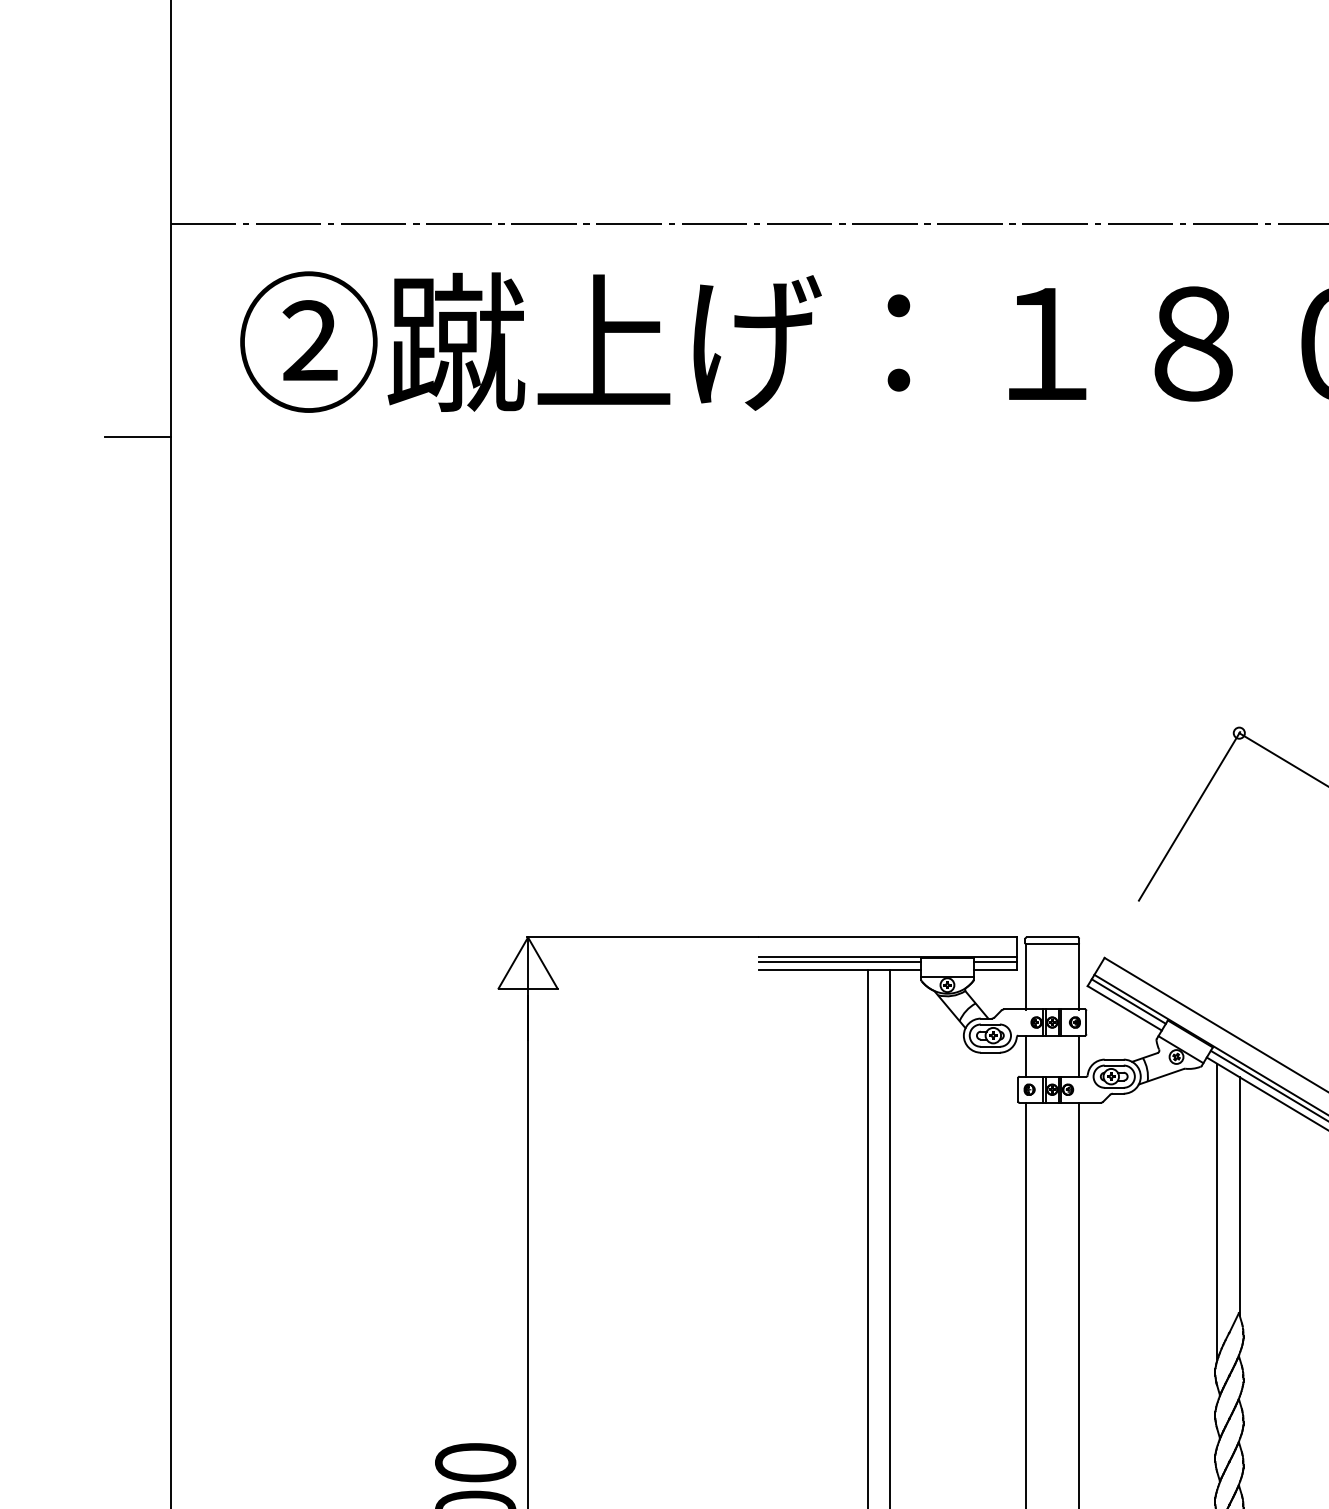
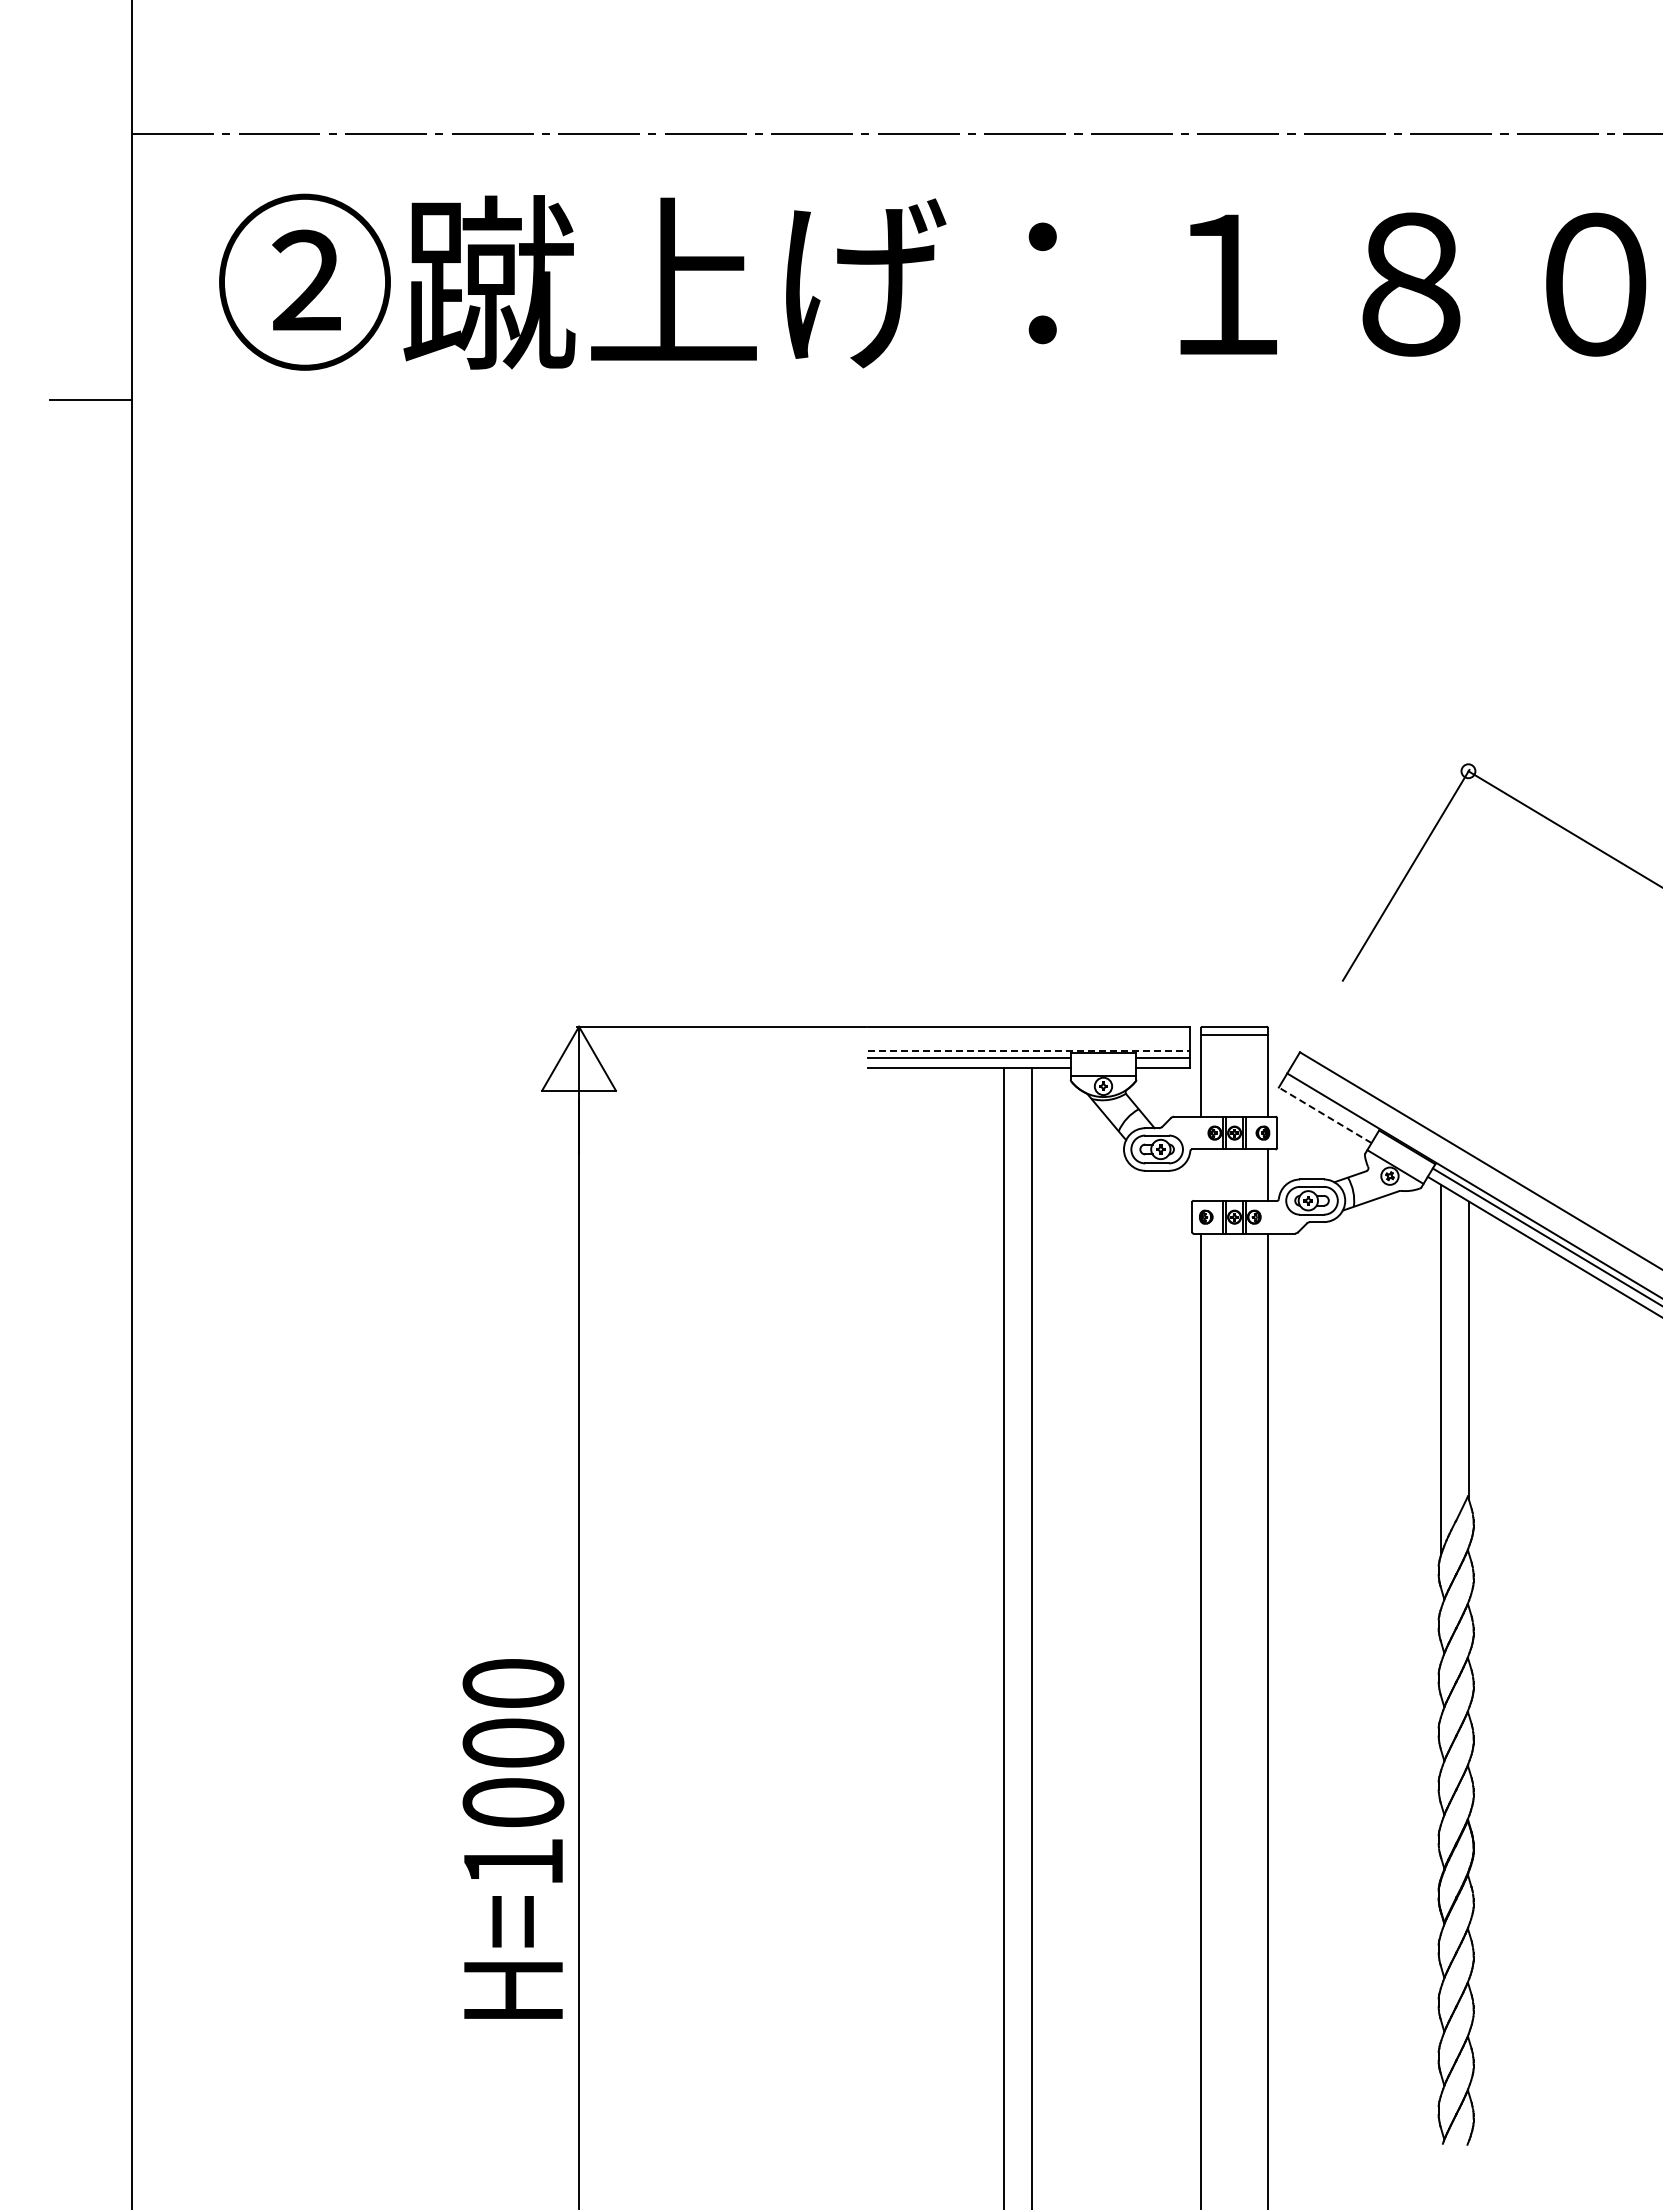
line: (888, 957) -> (1029, 1051), solid -> dashed
line: (1128, 1001) -> (1329, 1106), removed
line: (1124, 1008) -> (1324, 1115), solid -> dashed
line: (1025, 1055) -> (1201, 1174), removed

